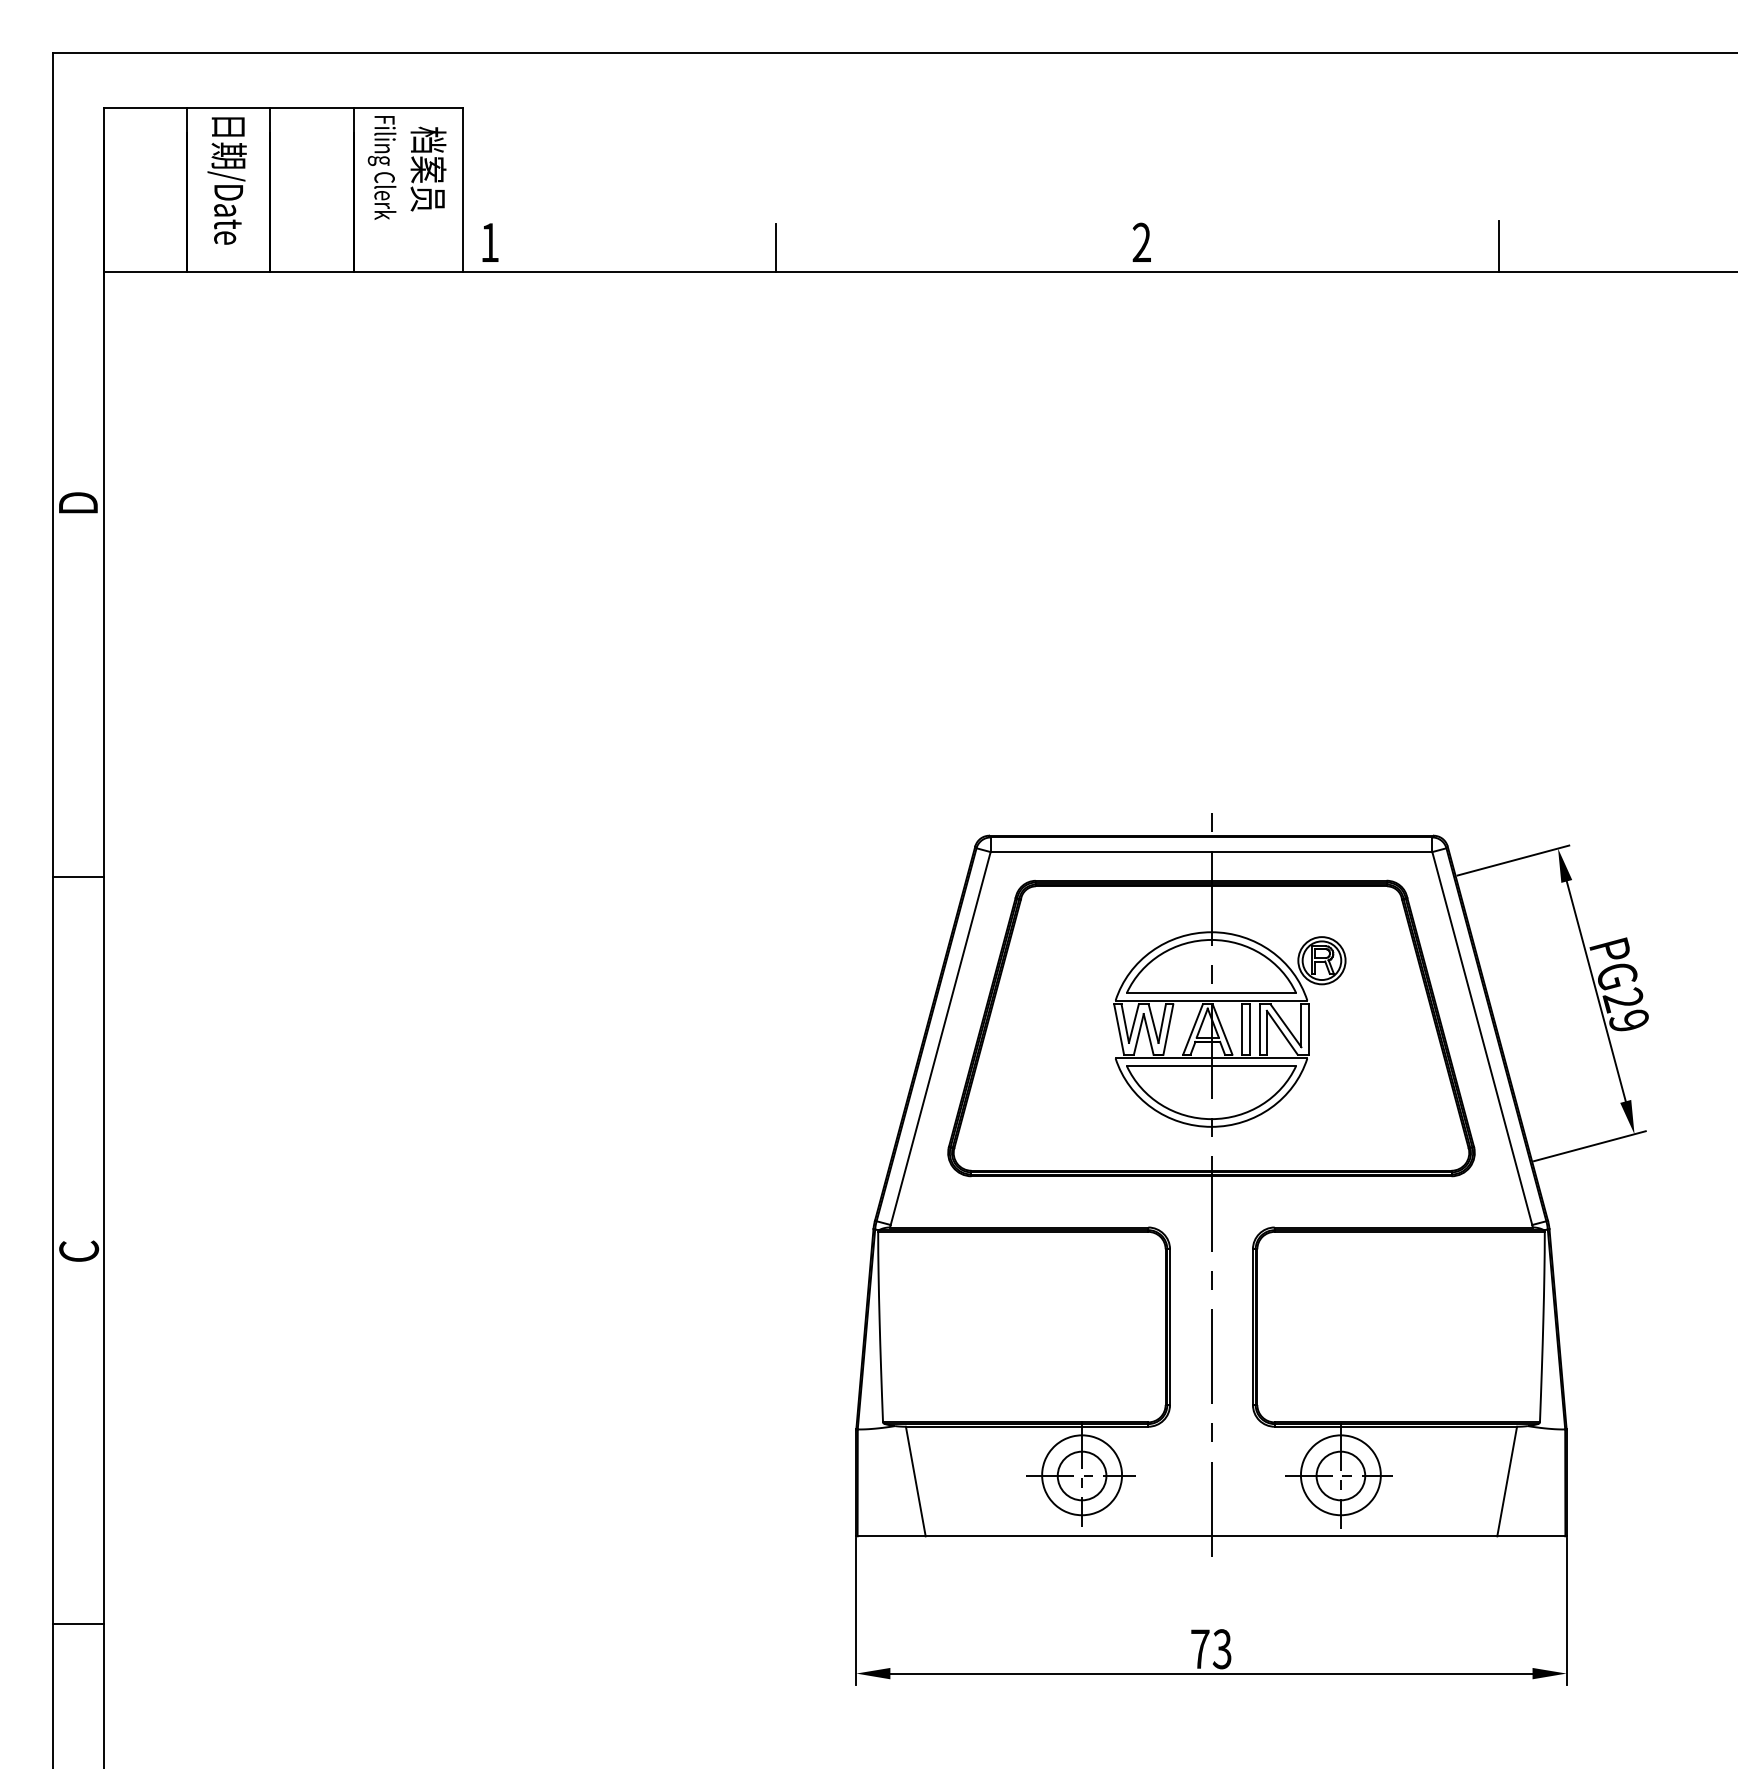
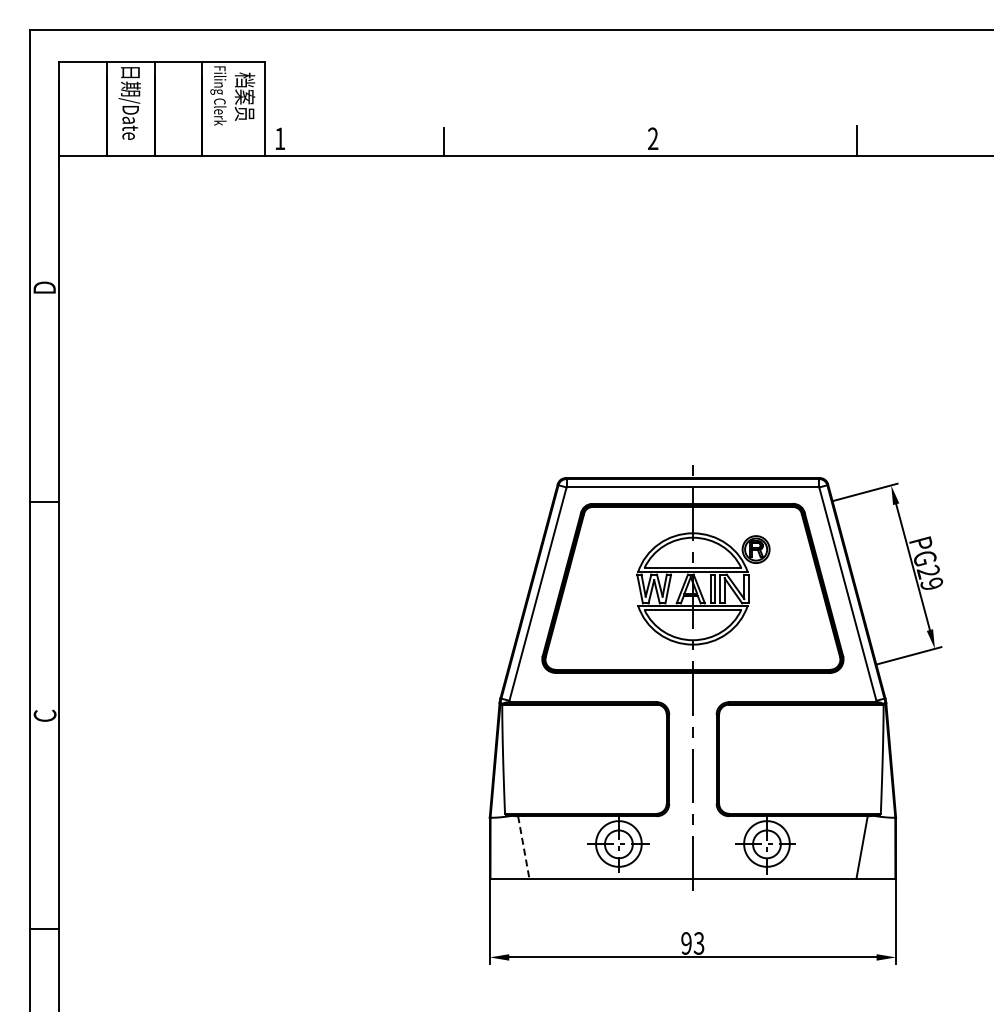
line: (915, 1481) -> (523, 847), solid -> dashed
text: (1200, 1649) -> (686, 943), 73 -> 93

